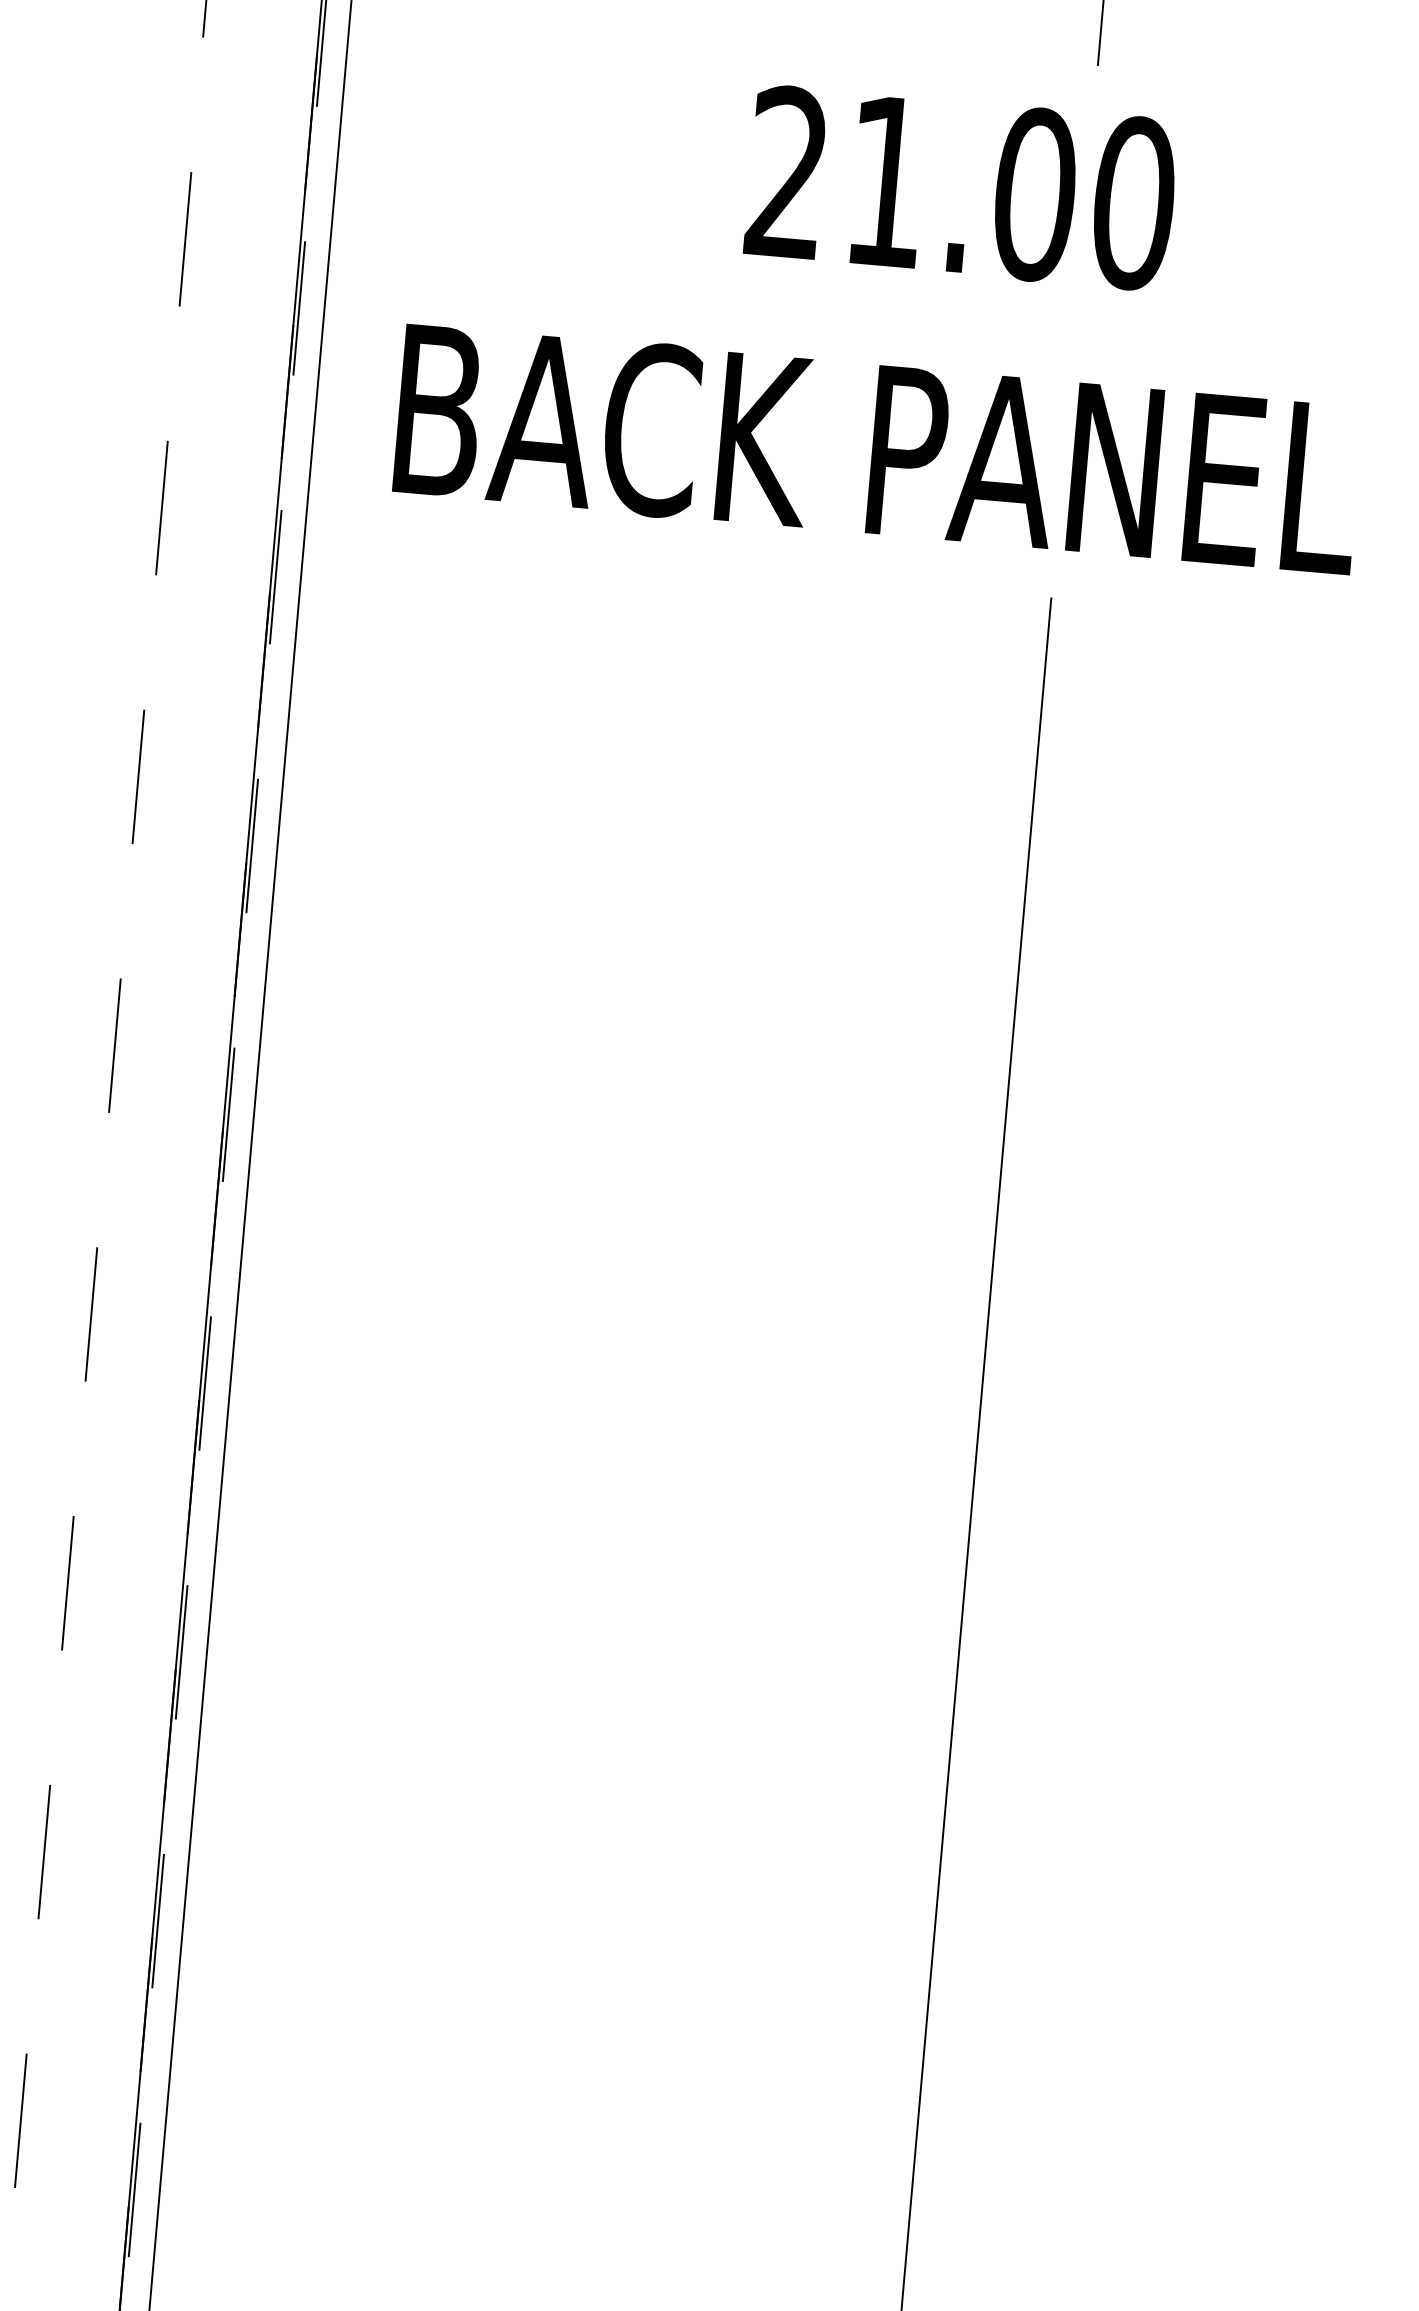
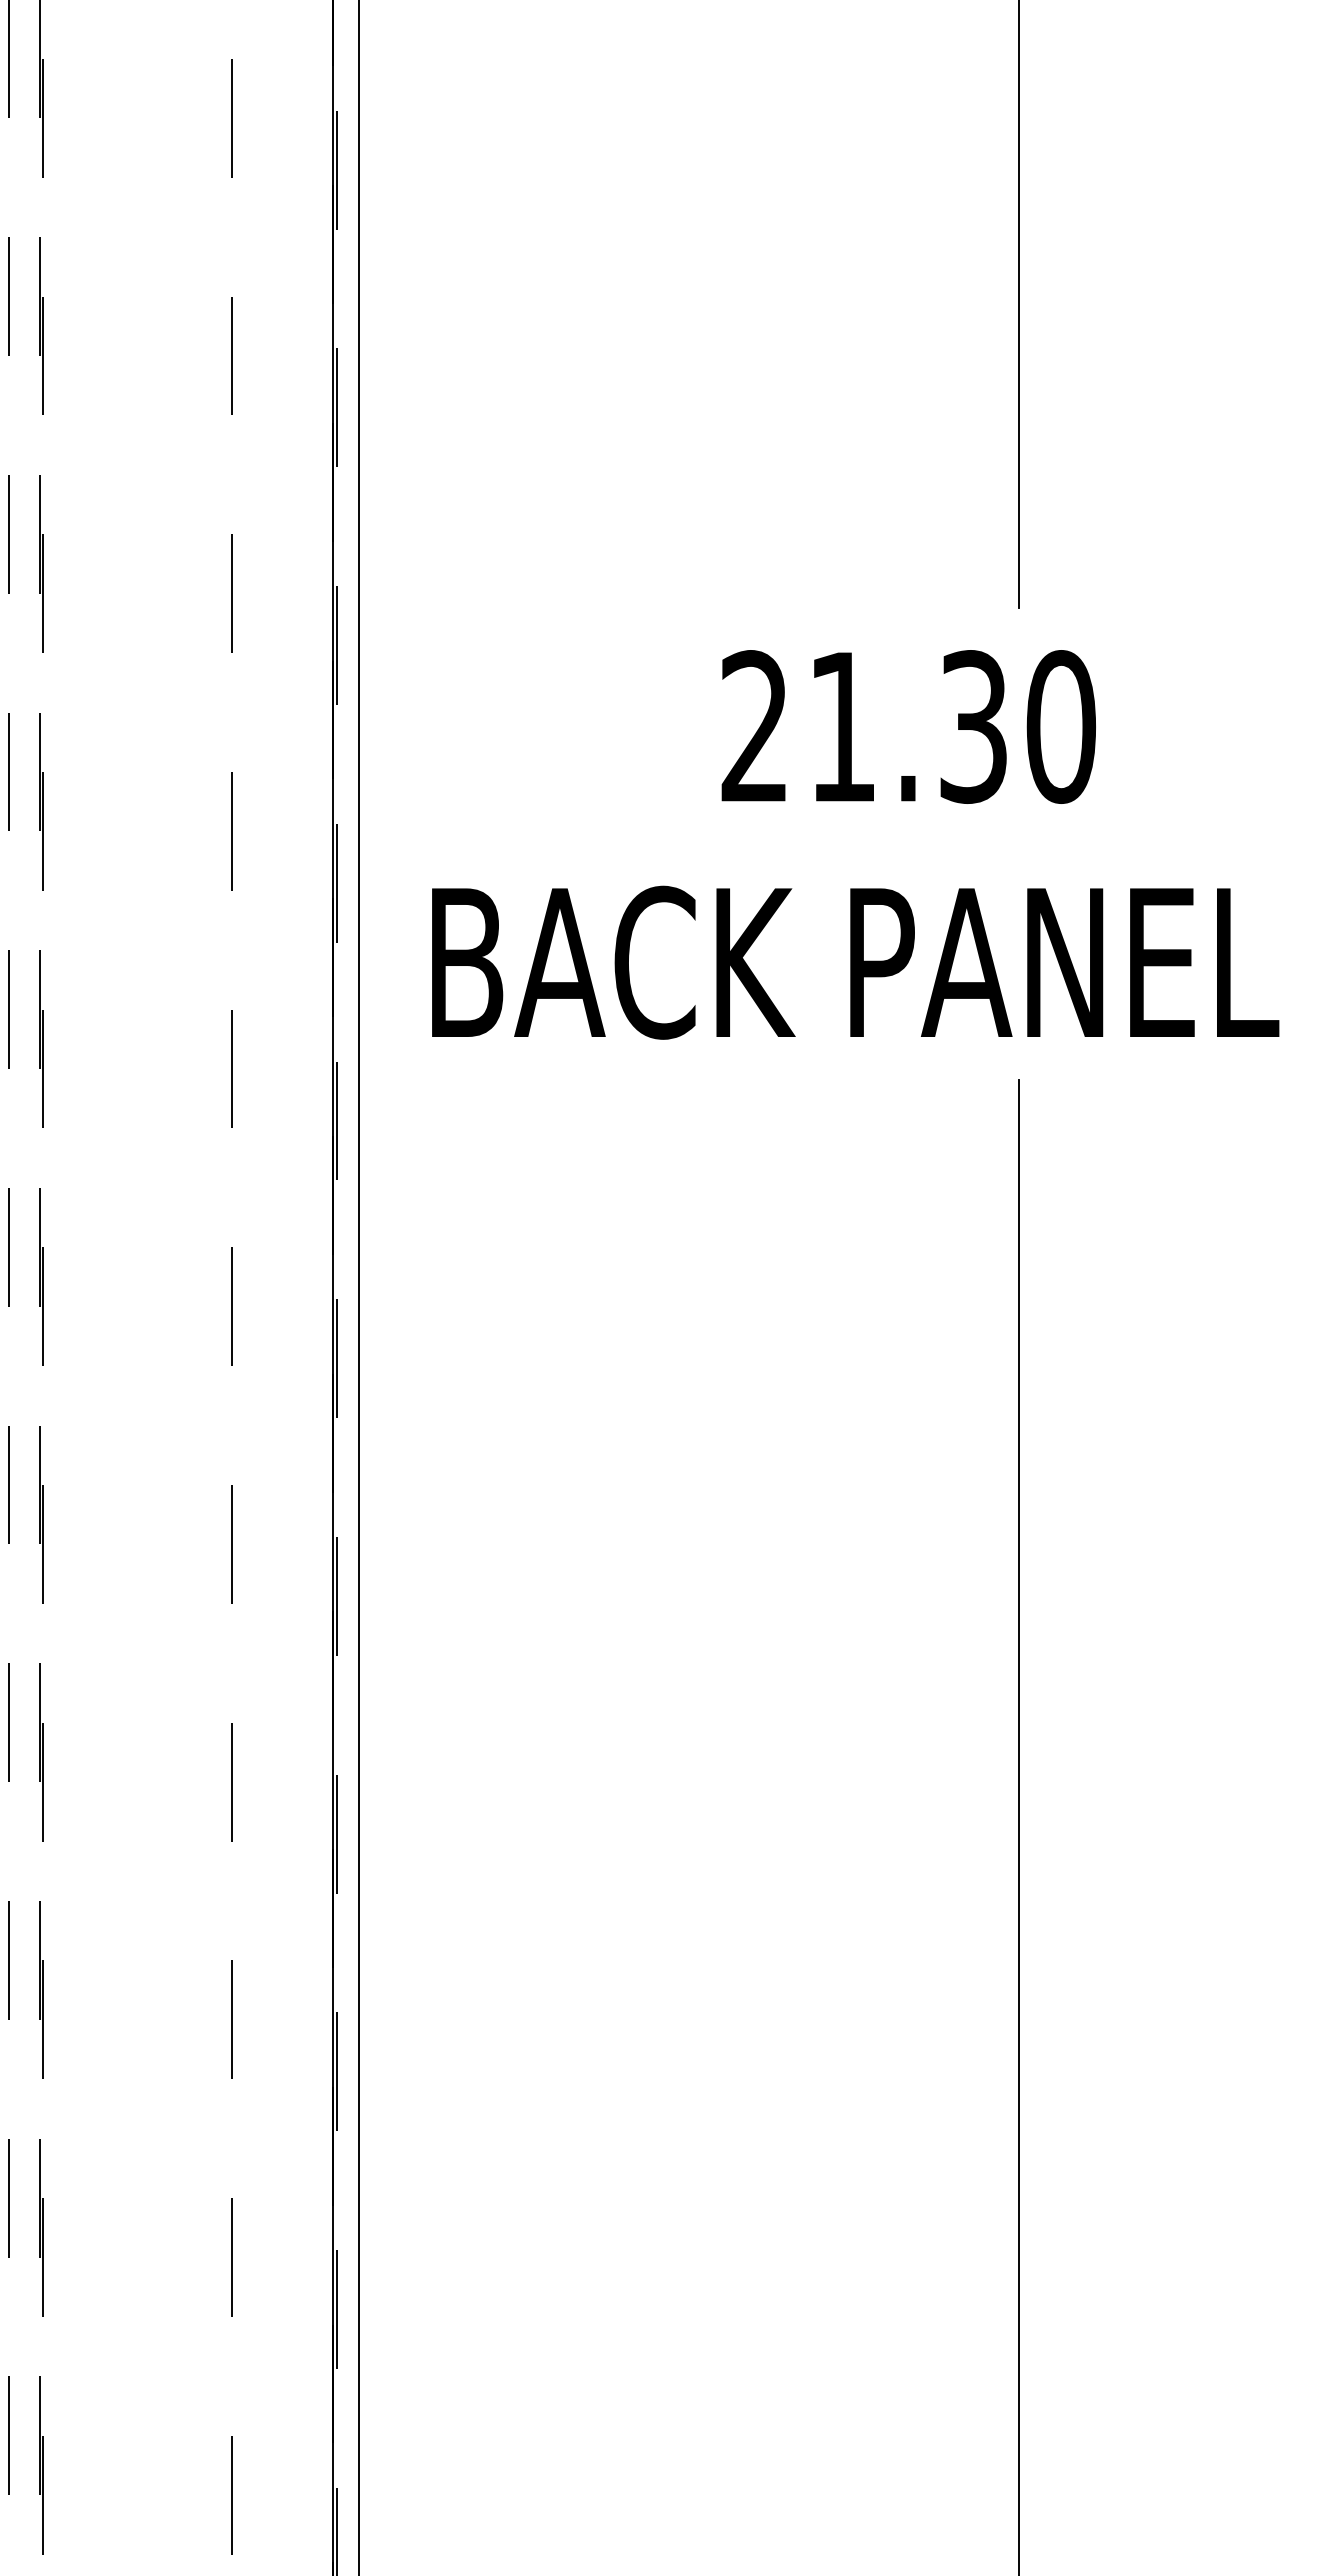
text: (1034, 194) -> (973, 726), 21.00 -> 21.30

